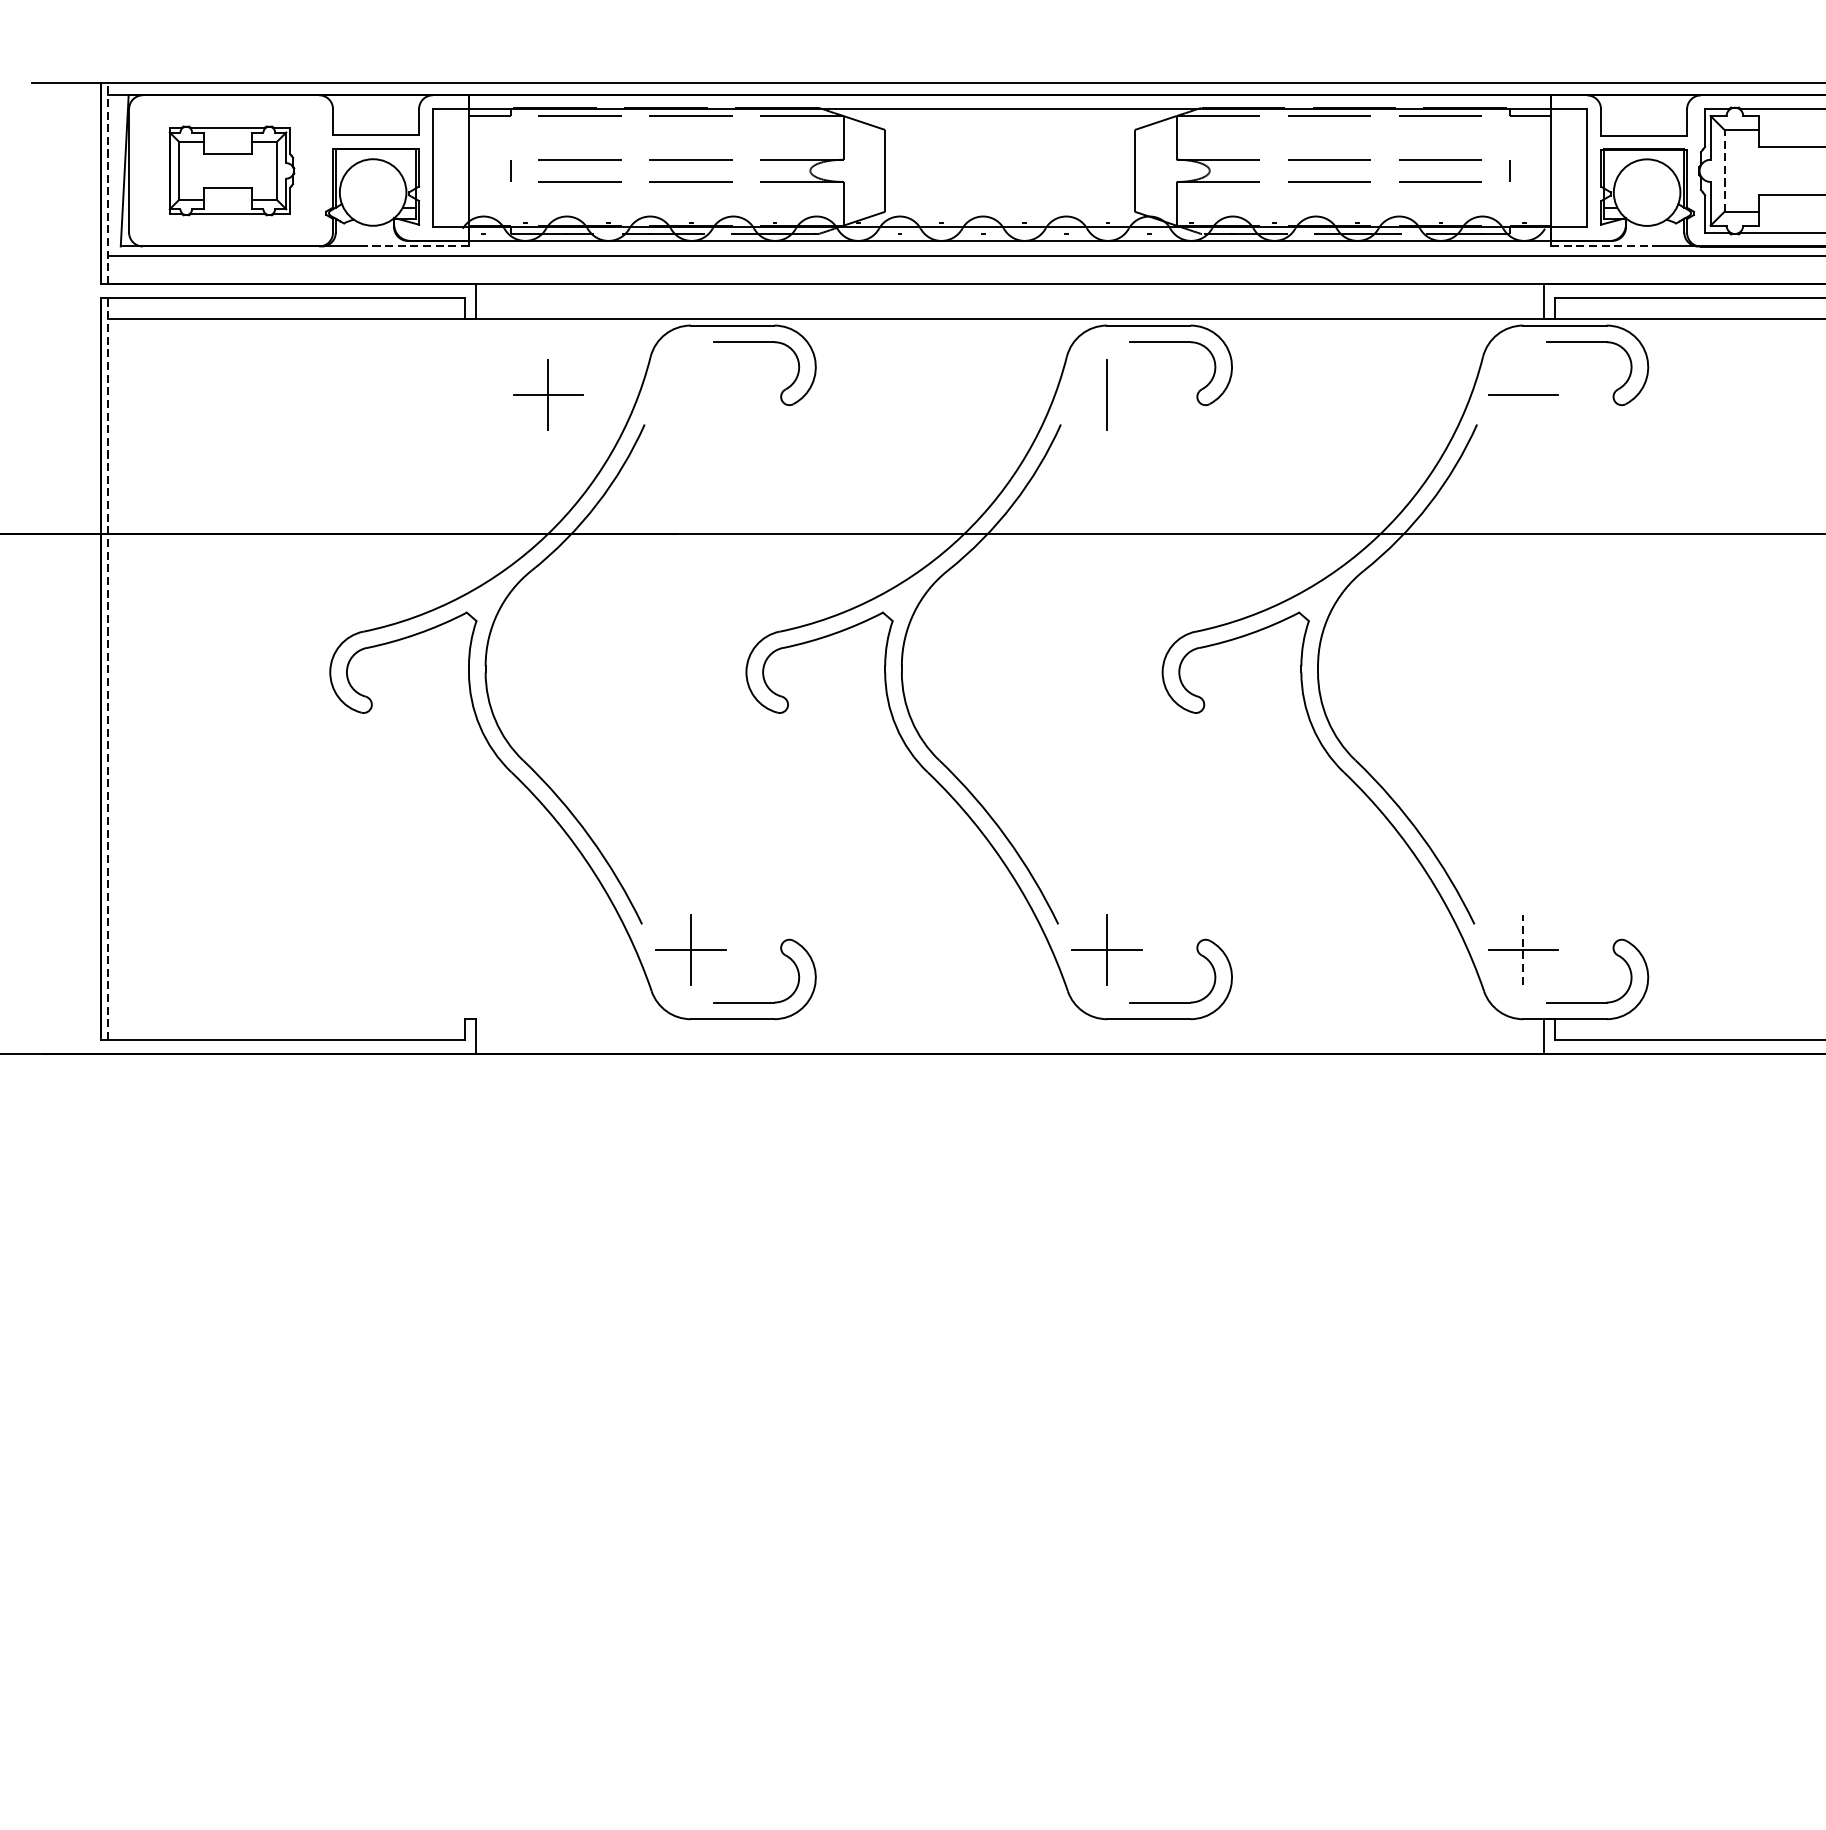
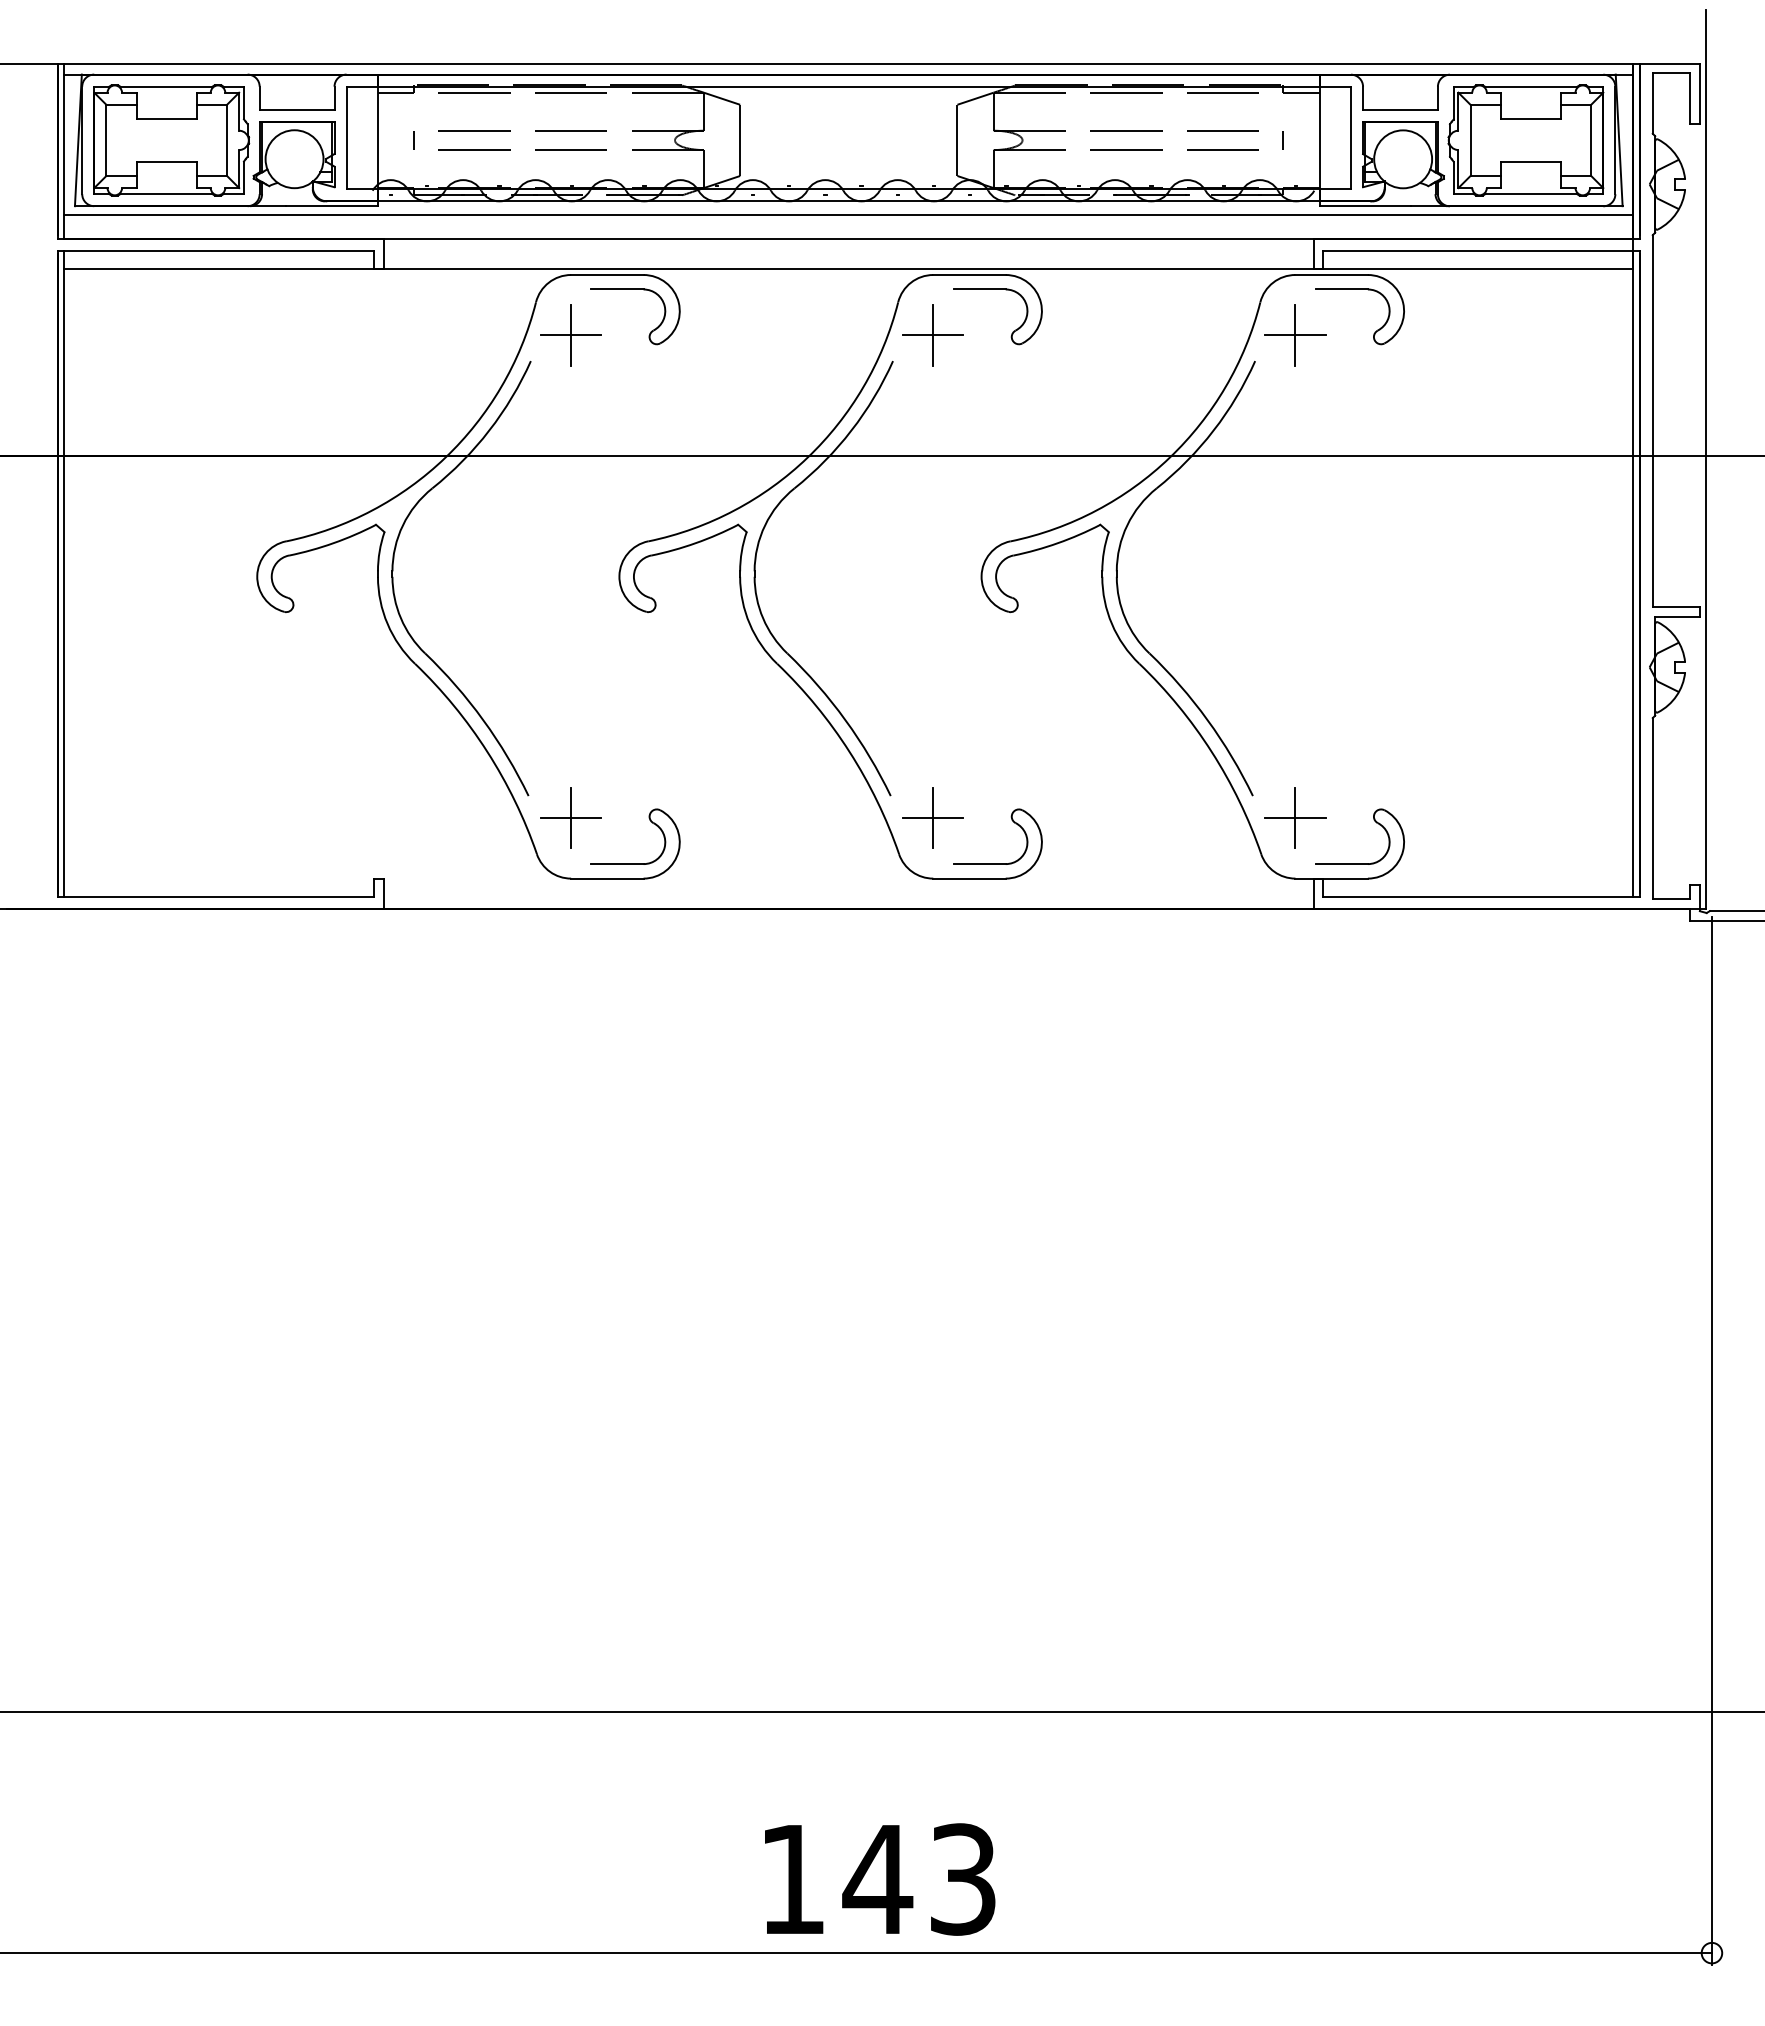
part: (231, 170) -> (171, 140), size x1.43
line: (1724, 170) -> (1470, 140), dashed -> solid
line: (108, 183) -> (64, 151), dashed -> solid
line: (416, 246) -> (332, 206), dashed -> solid
line: (1603, 246) -> (1365, 206), dashed -> solid
part: (547, 395) -> (570, 335), moved
line: (1107, 395) -> (933, 335), added
line: (1523, 395) -> (1295, 335), added
line: (108, 668) -> (64, 573), dashed -> solid
line: (1523, 949) -> (1295, 817), dashed -> solid

